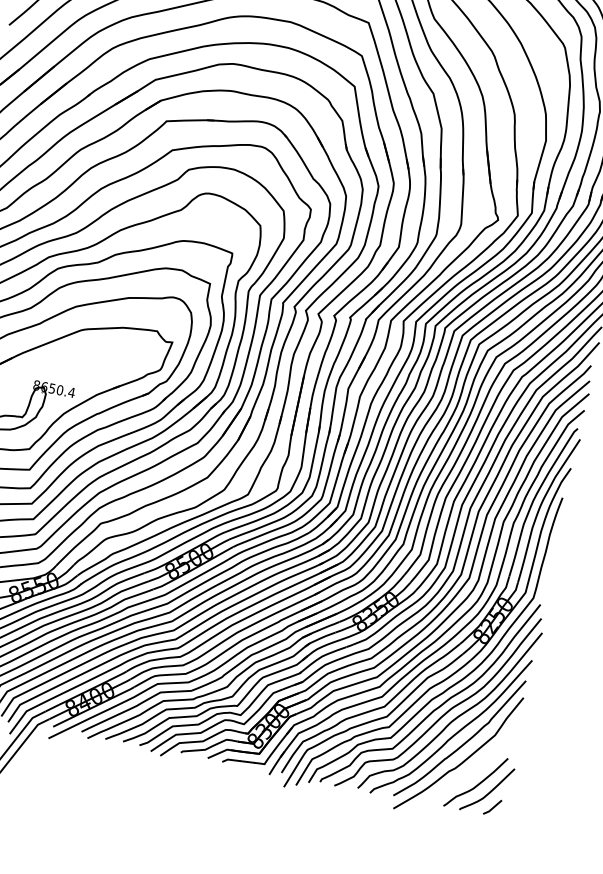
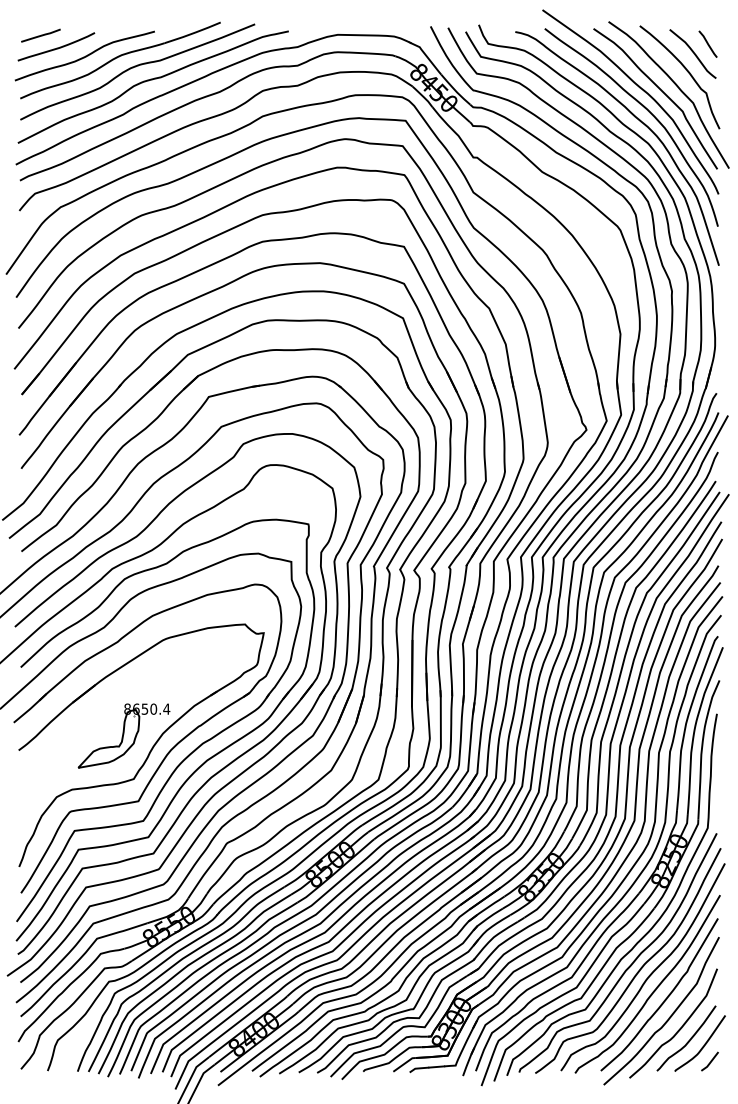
curve: (471, 772) -> (679, 1028), added

